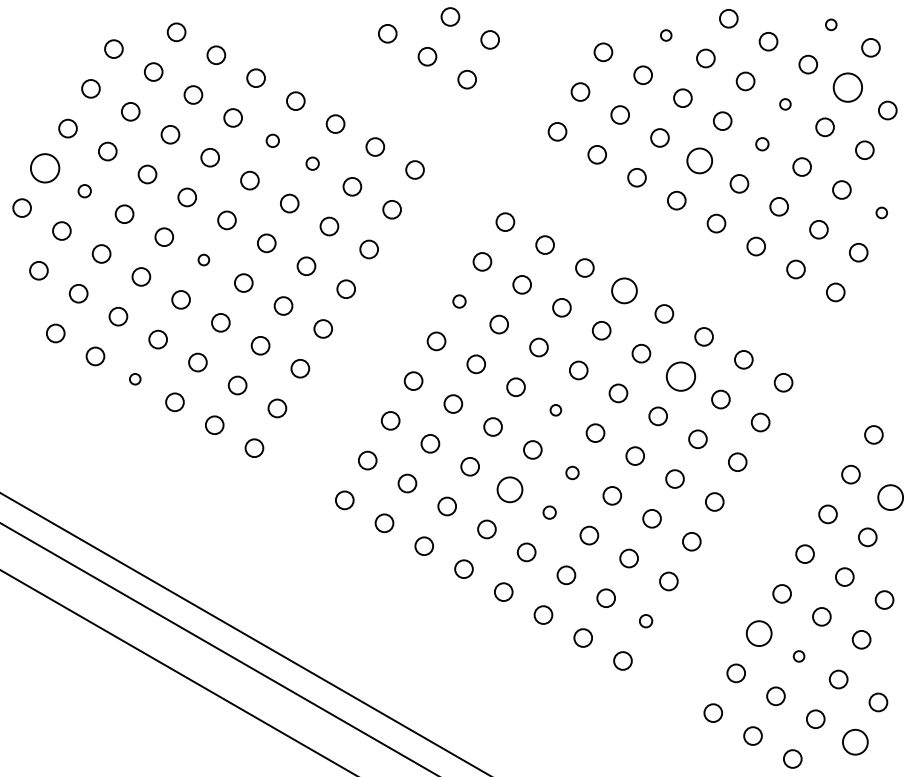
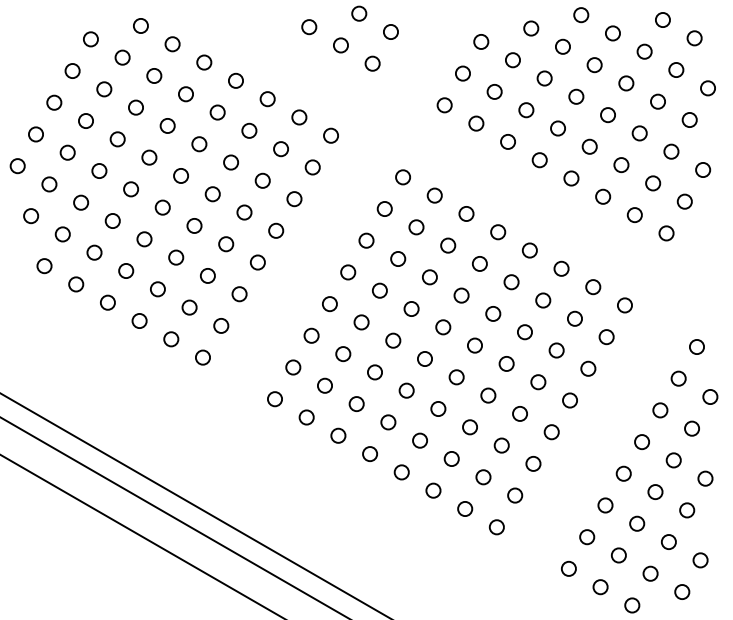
circle: (830, 24) -> (662, 19), size x1.67
circle: (666, 35) -> (531, 28), size x1.67
circle: (848, 86) -> (676, 69), size x0.62
circle: (785, 104) -> (626, 83), size x1.67
circle: (272, 140) -> (217, 112), size x1.43
circle: (761, 144) -> (607, 115), size x1.43
circle: (699, 160) -> (557, 128), size x0.71
circle: (312, 163) -> (249, 130), size x1.43
circle: (44, 168) -> (35, 134), size x0.62
circle: (84, 190) -> (67, 152), size x1.43
circle: (882, 212) -> (703, 169), size x1.67
circle: (203, 259) -> (162, 207), size x1.67
circle: (625, 291) -> (498, 232), size x0.71
circle: (459, 301) -> (366, 240), size x1.43
circle: (681, 376) -> (543, 300), size x0.62
circle: (134, 379) -> (107, 302), size x1.67
circle: (556, 410) -> (443, 327), size x1.67
circle: (572, 473) -> (456, 377), size x1.43
circle: (509, 489) -> (406, 390), size x0.71
circle: (890, 496) -> (710, 396), size x0.71
circle: (549, 512) -> (438, 408), size x1.43
circle: (646, 621) -> (515, 495), size x1.43
circle: (759, 633) -> (605, 505), size x0.71
circle: (799, 656) -> (637, 523), size x1.67
circle: (855, 741) -> (682, 591), size x0.71

